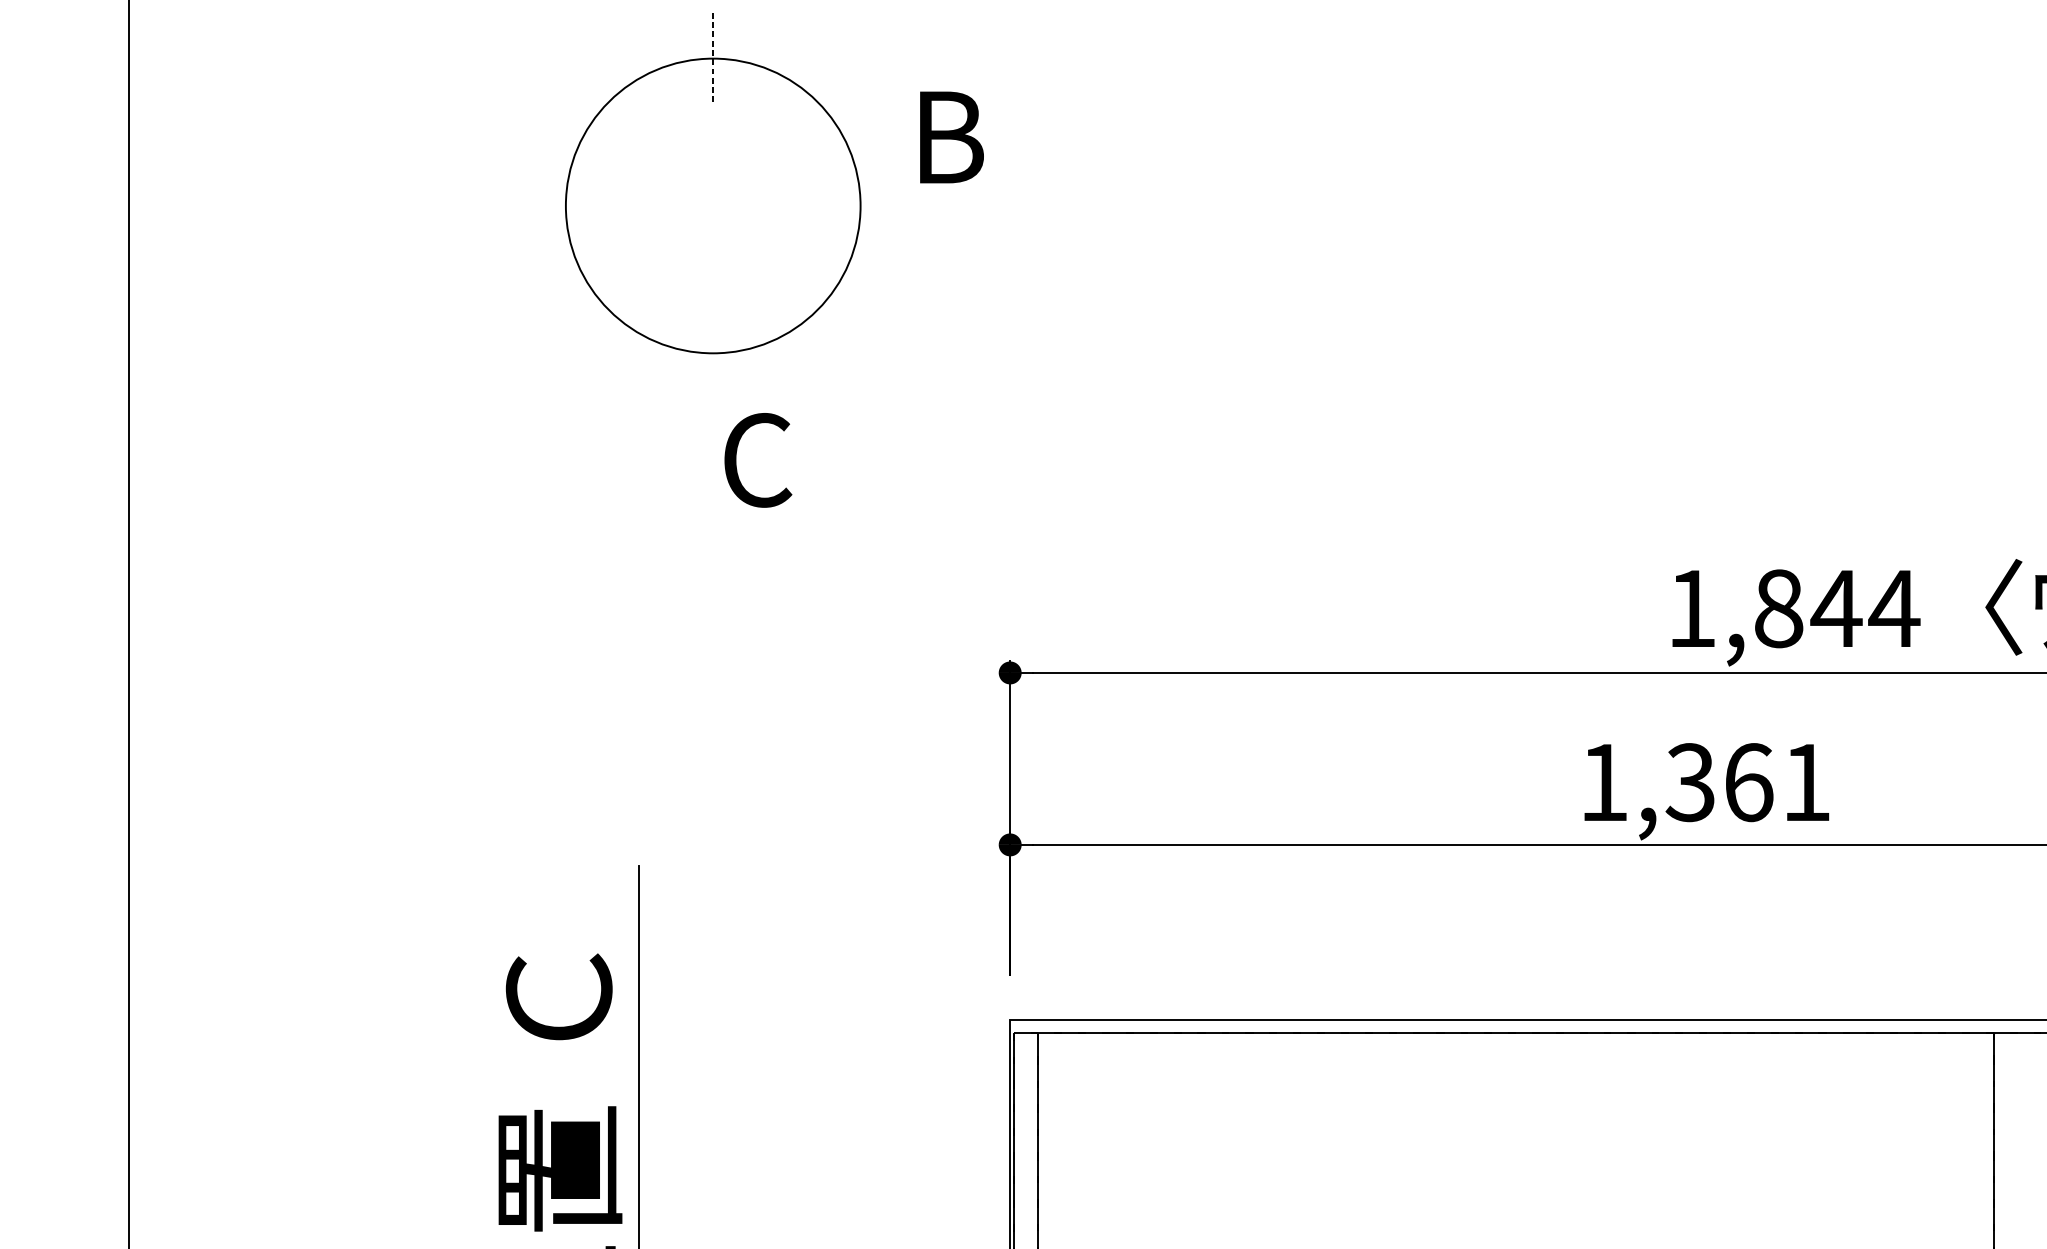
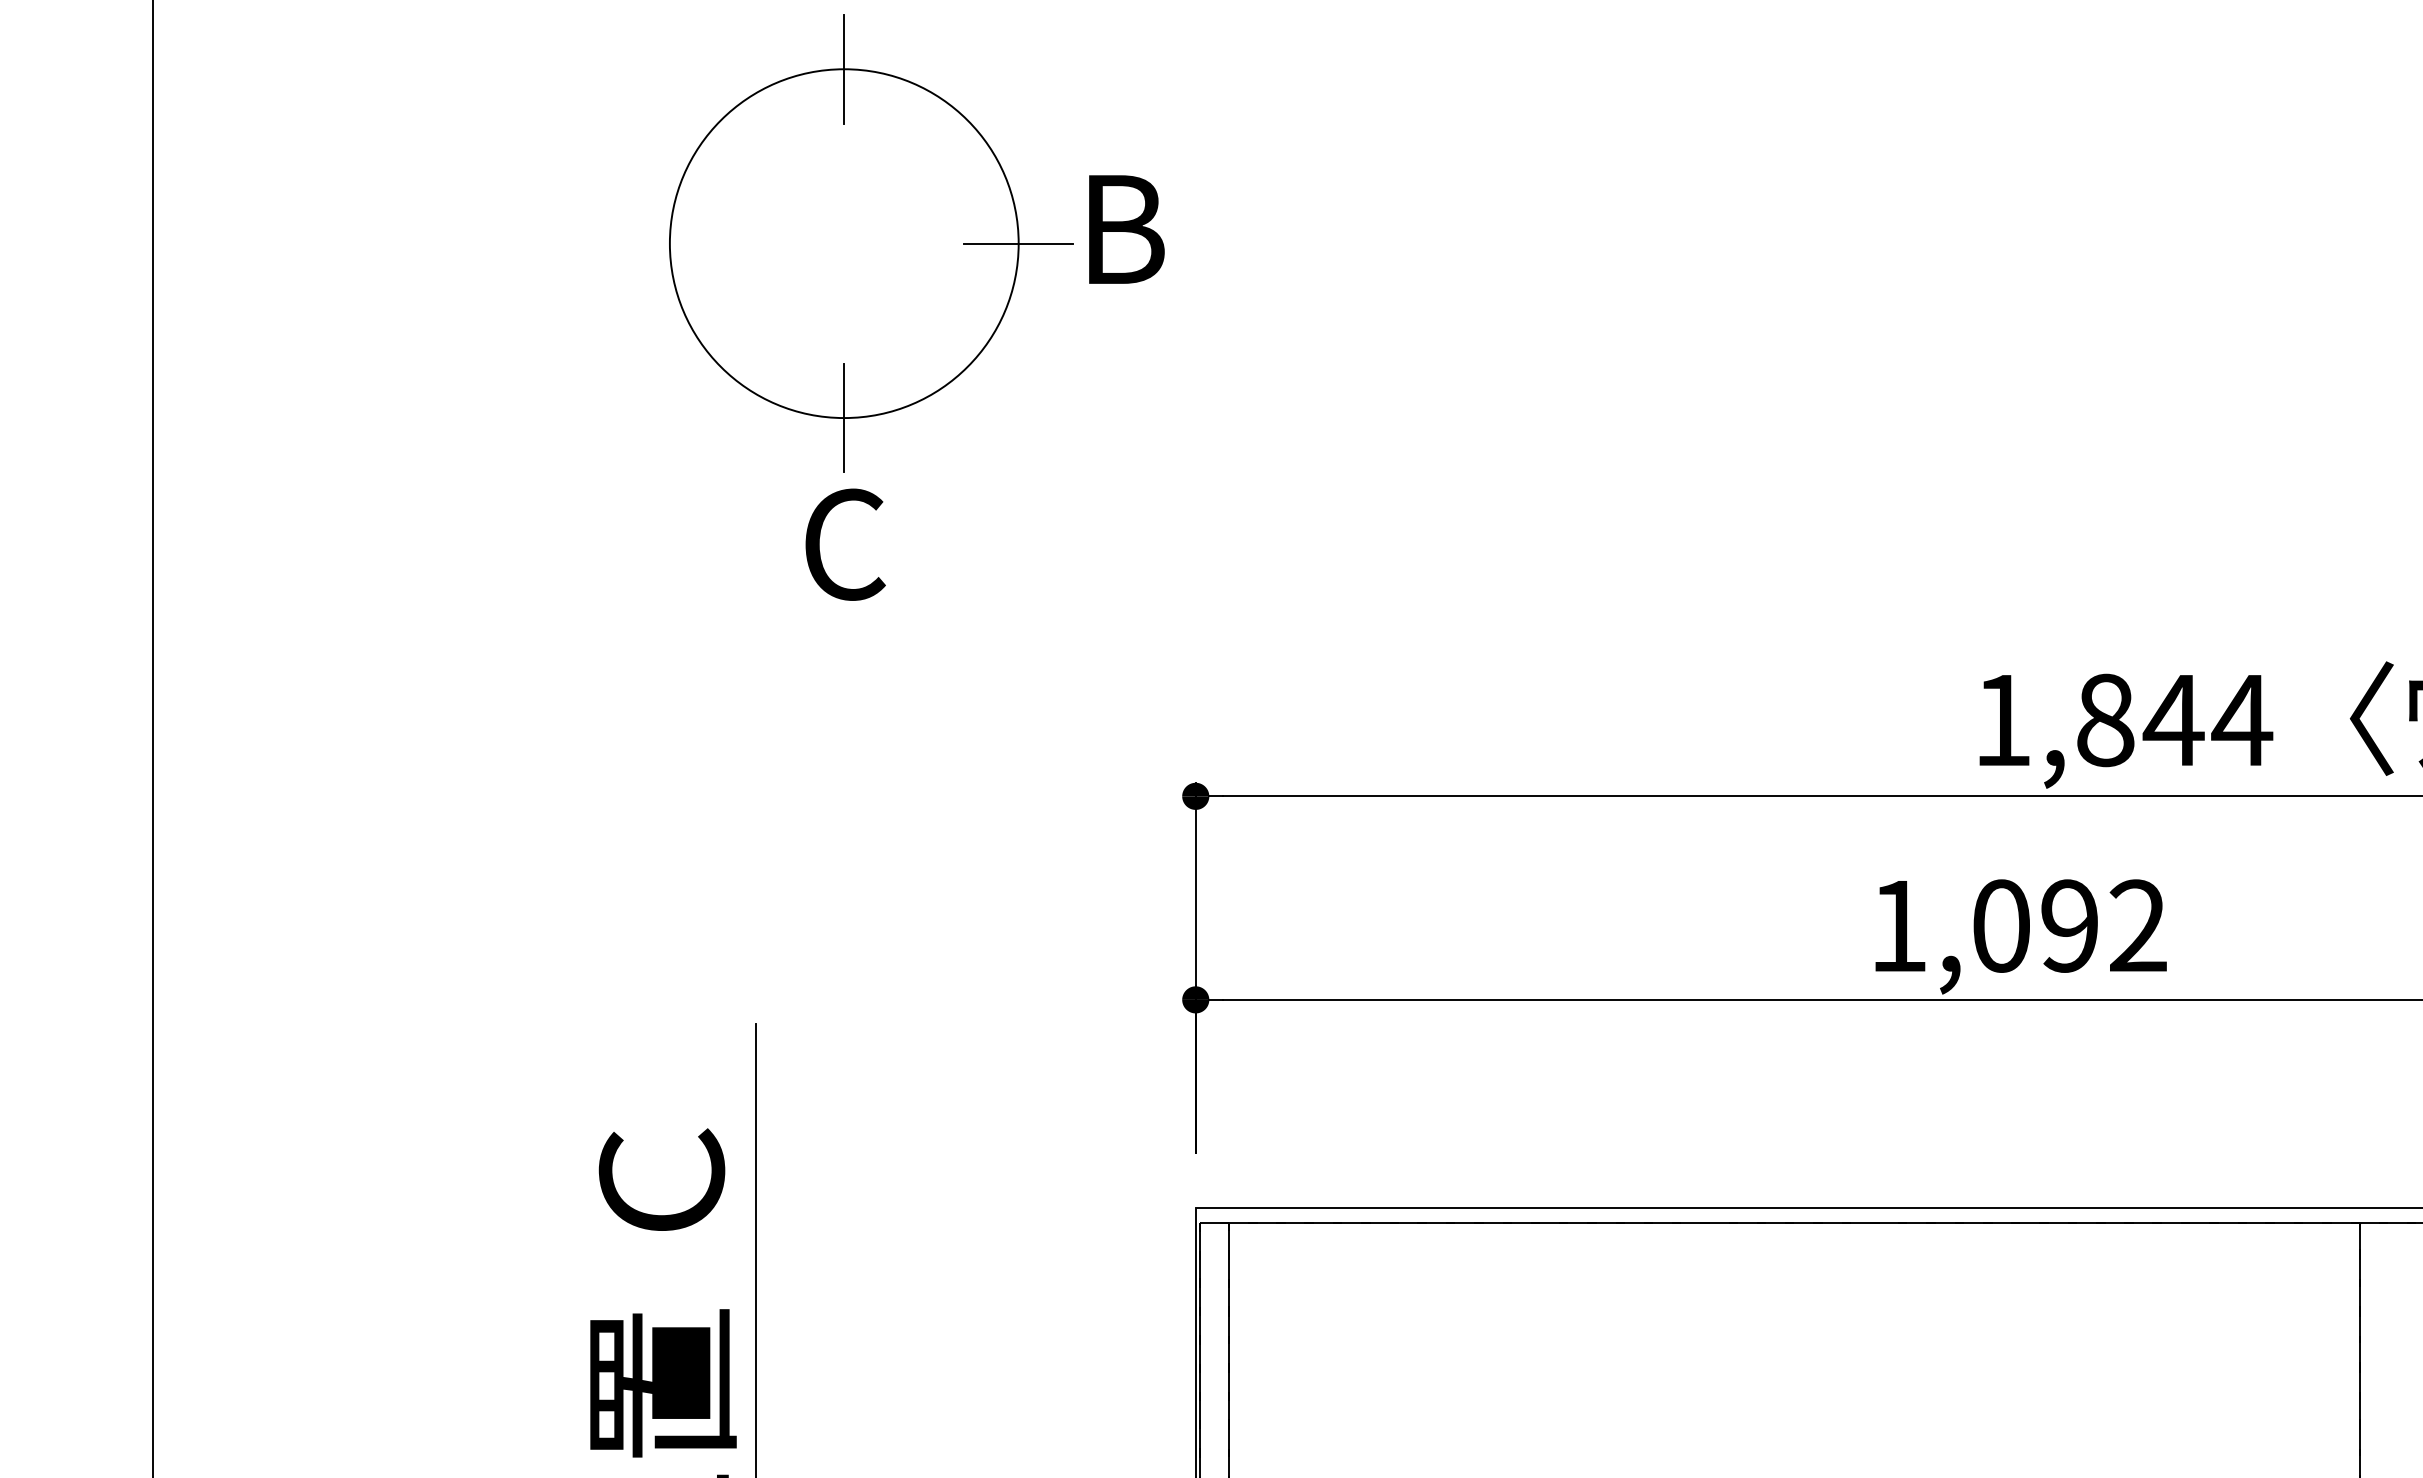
line: (713, 58) -> (844, 69), dashed -> solid
text: (951, 137) -> (1126, 229), moved
line: (860, 205) -> (1018, 243), added
line: (713, 352) -> (844, 417), added
text: (758, 460) -> (845, 544), moved
text: (1747, 782) -> (2068, 925), 1,361 -> 1,092

